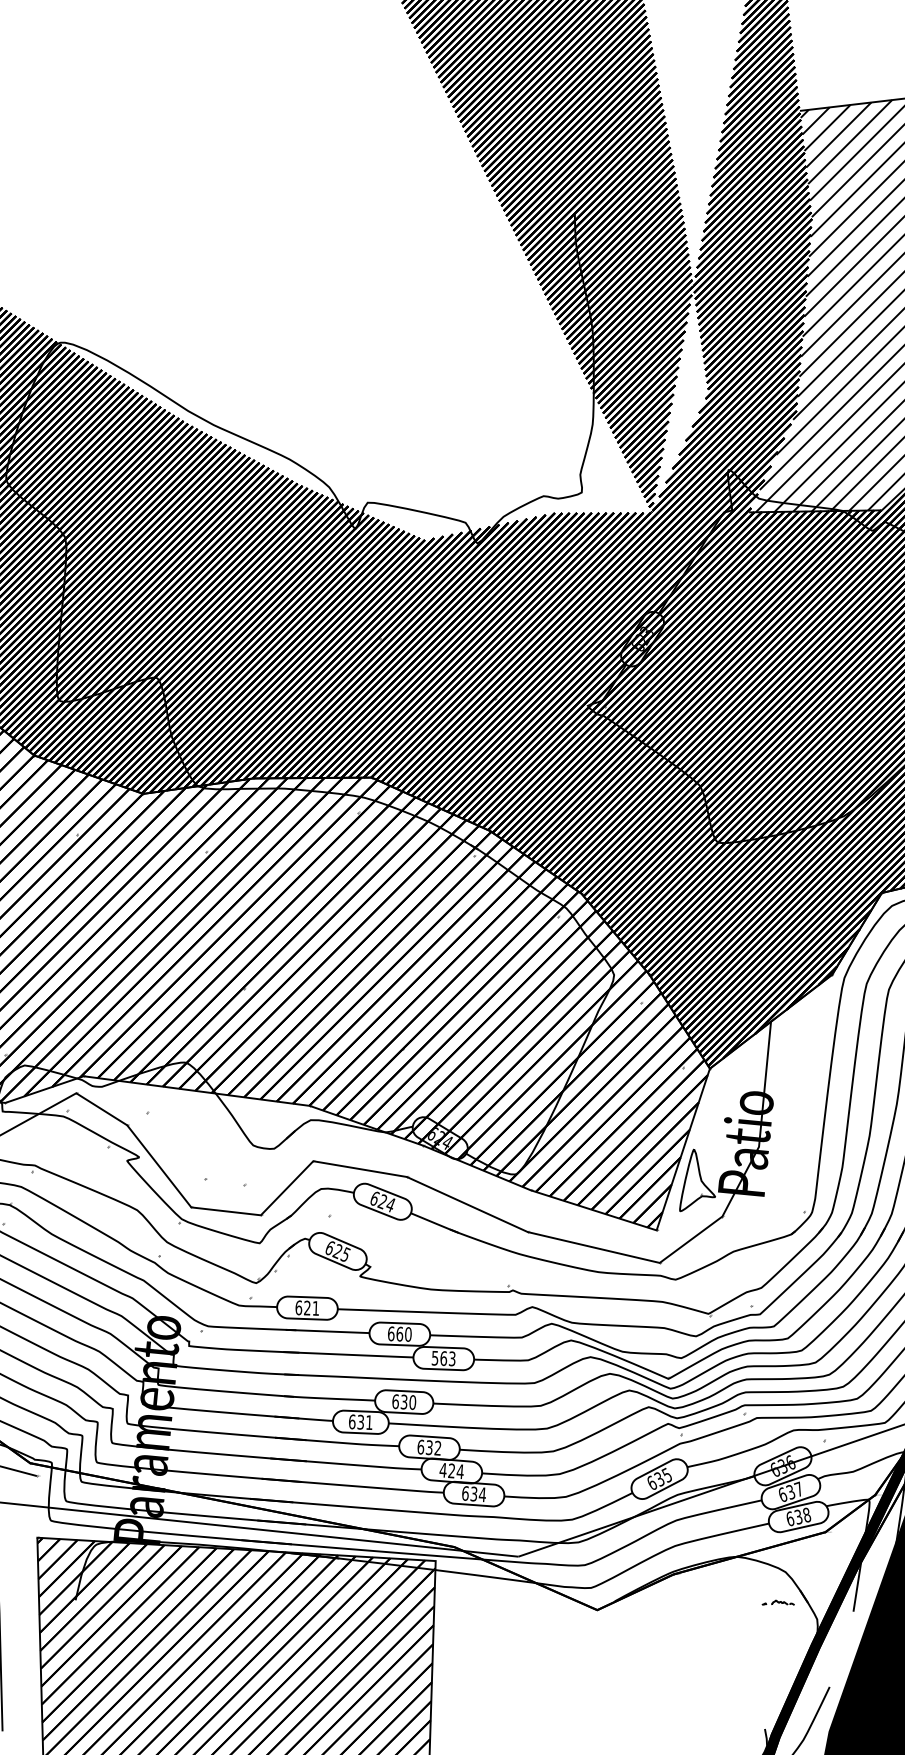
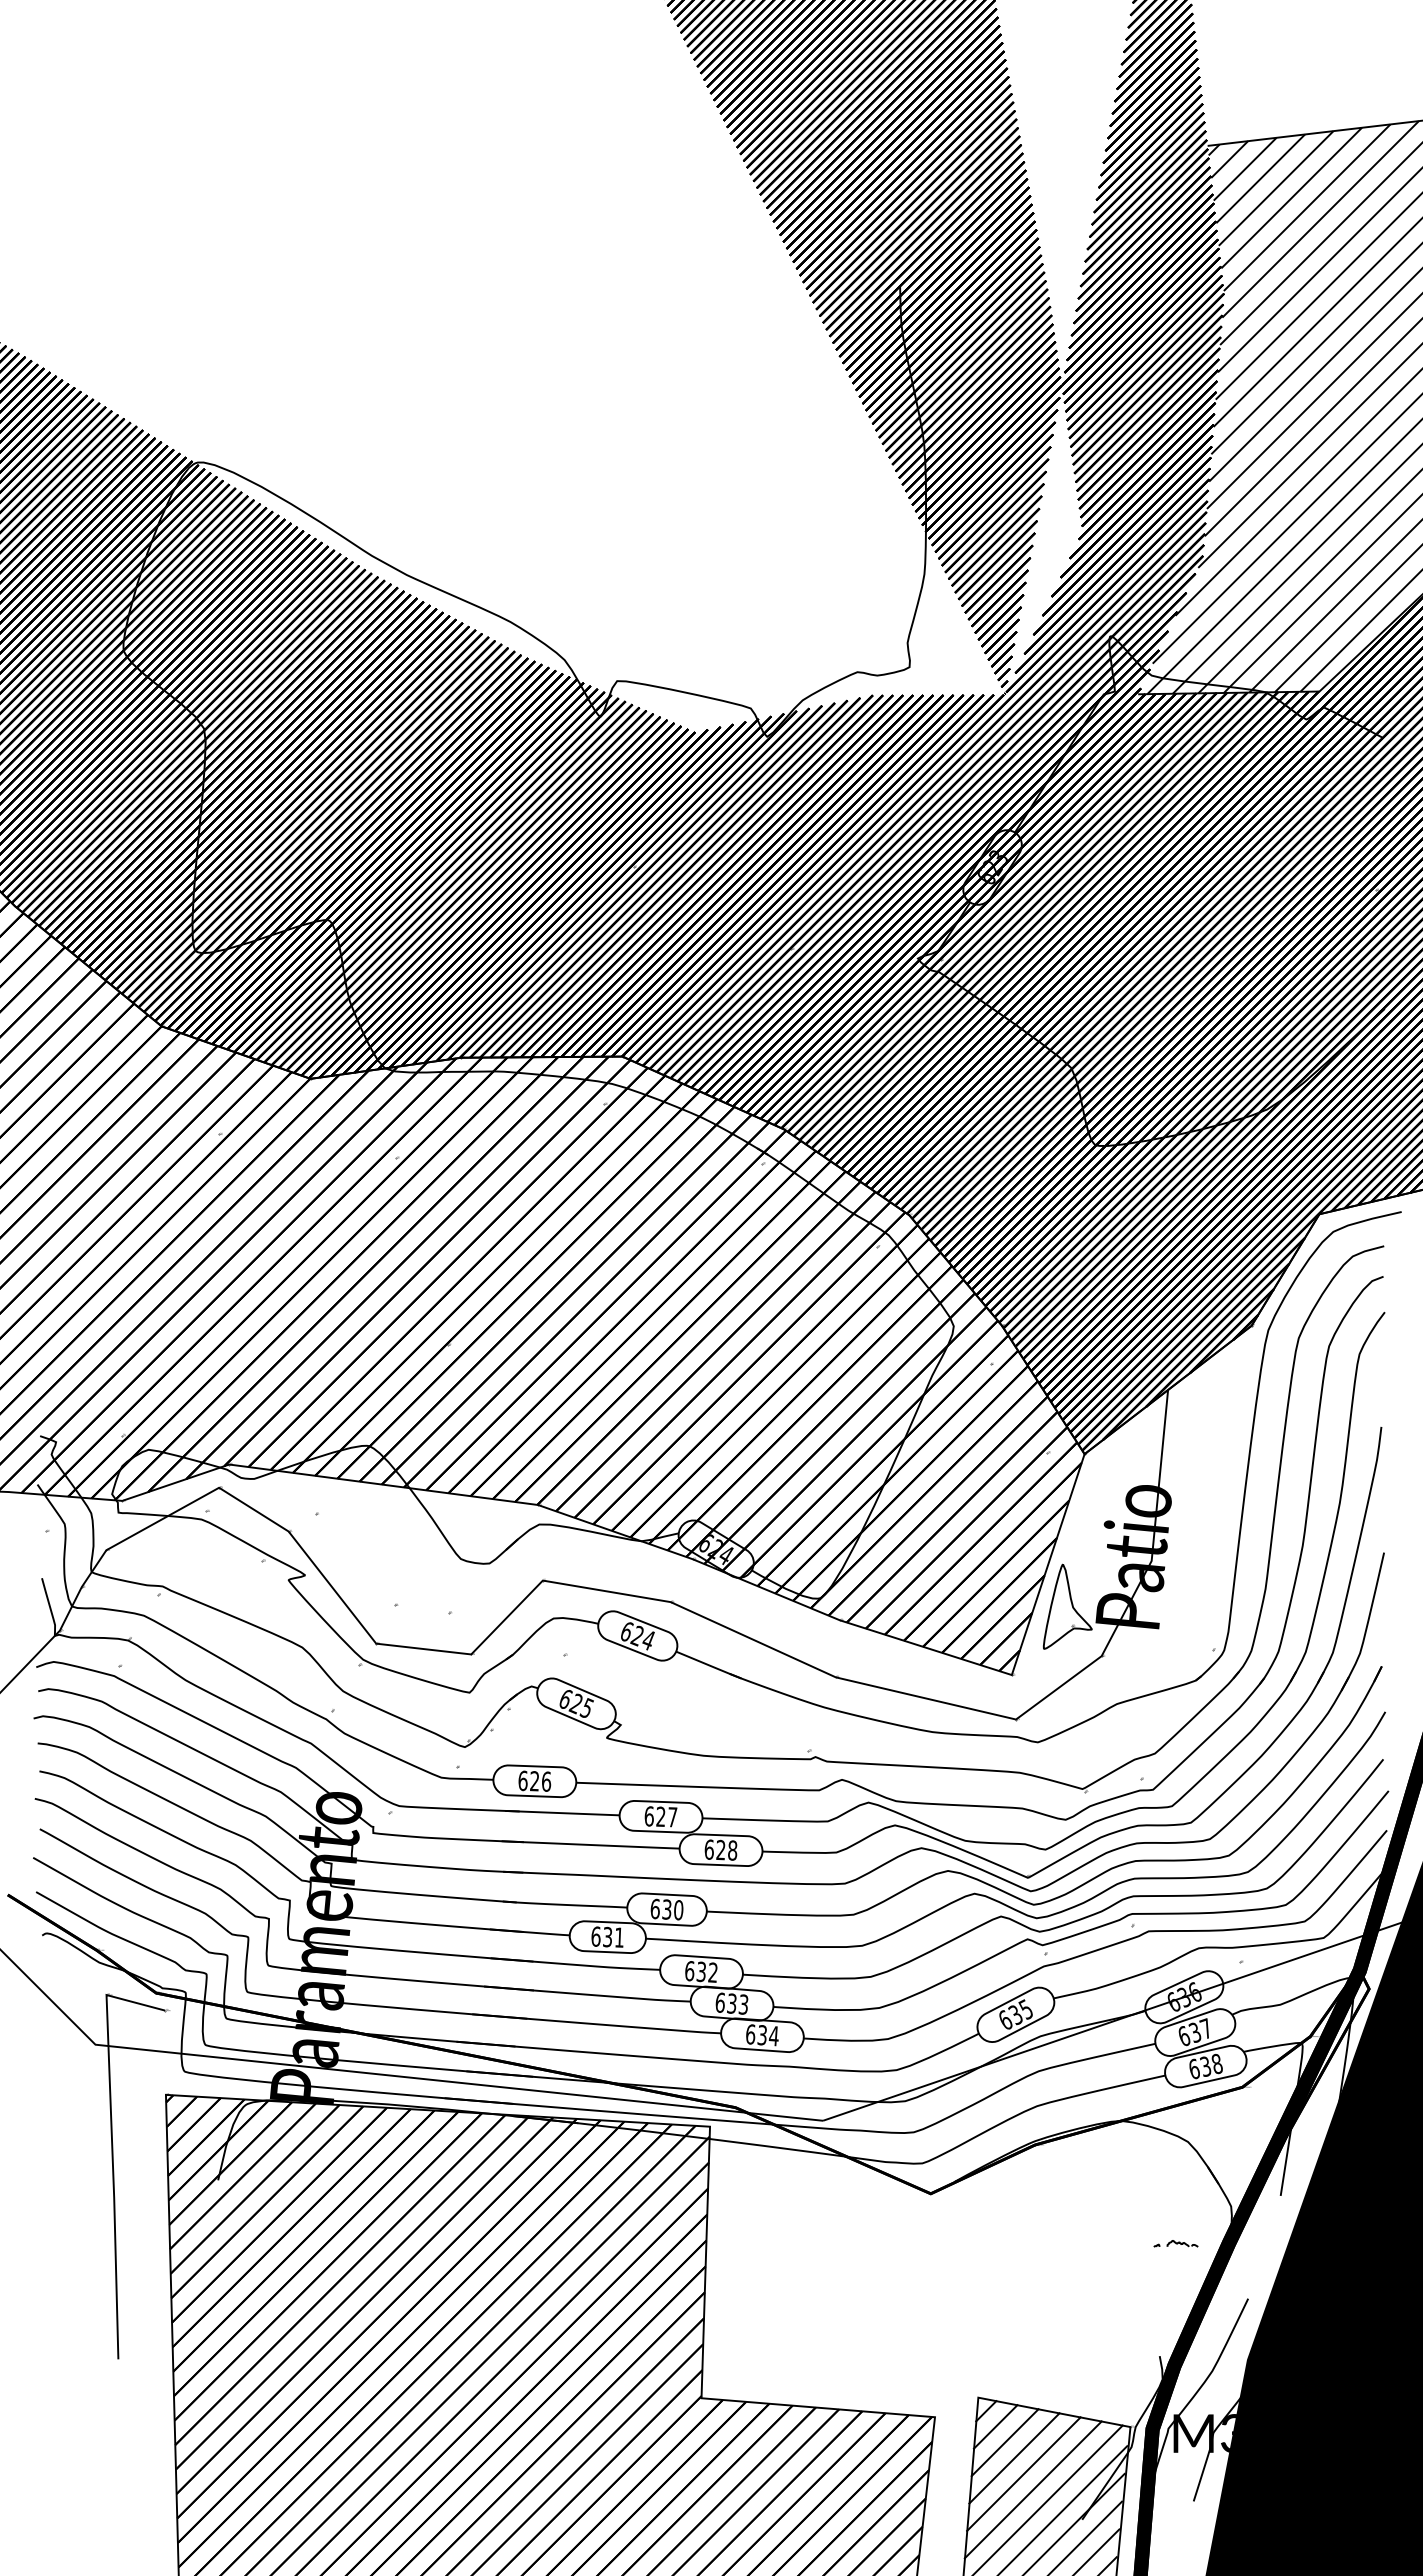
text: (315, 1308) -> (546, 1781), 621 -> 626
text: (403, 1333) -> (666, 1816), 660 -> 627
text: (443, 1358) -> (720, 1849), 563 -> 628
text: (451, 1470) -> (731, 2003), 424 -> 633
part: (777, 1602) -> (1175, 2243), moved

